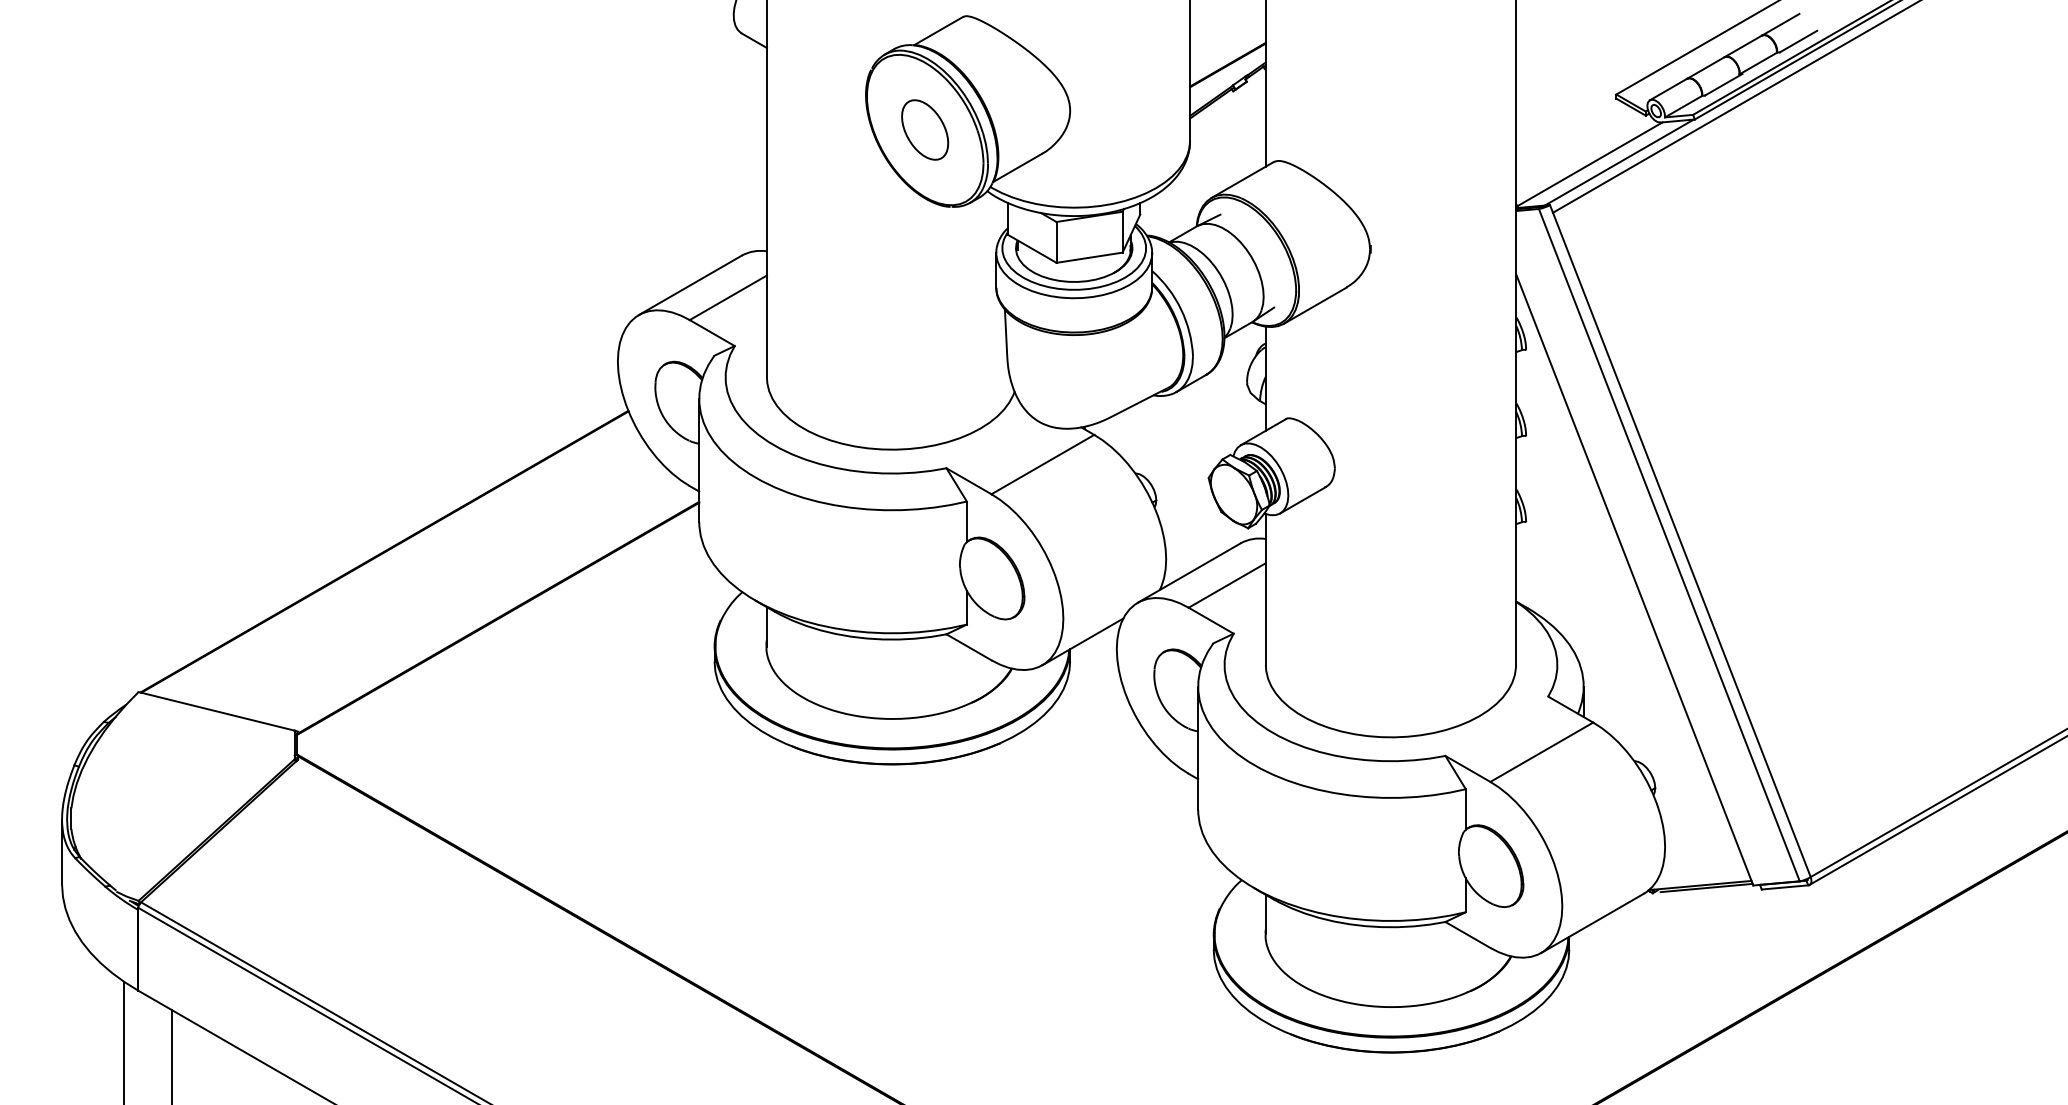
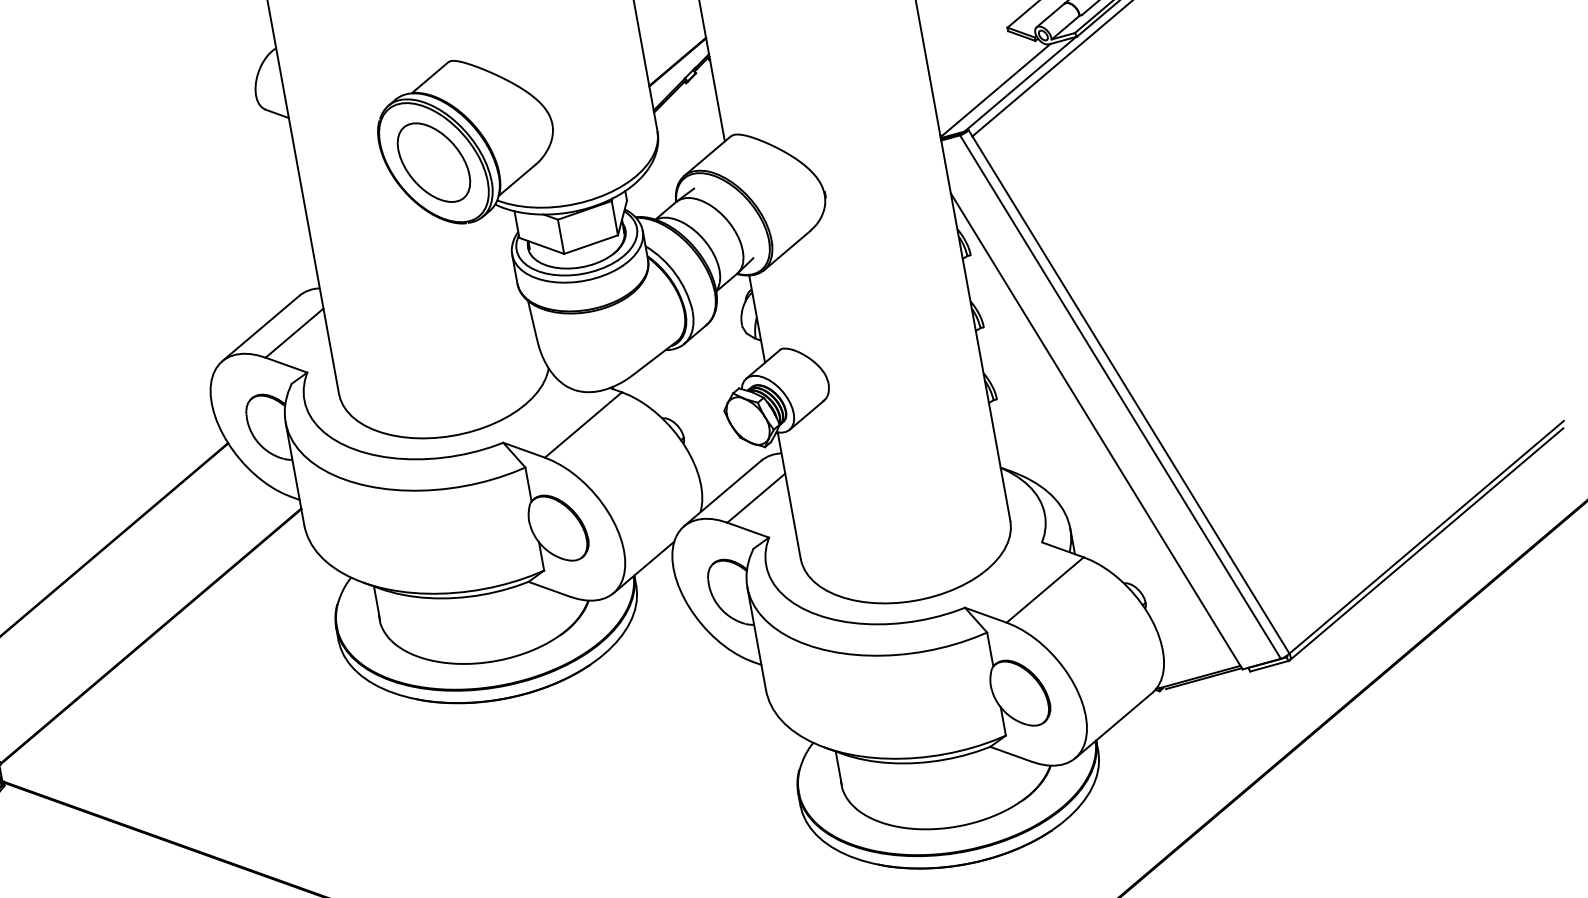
part: (924, 129) -> (433, 162), size x1.67

